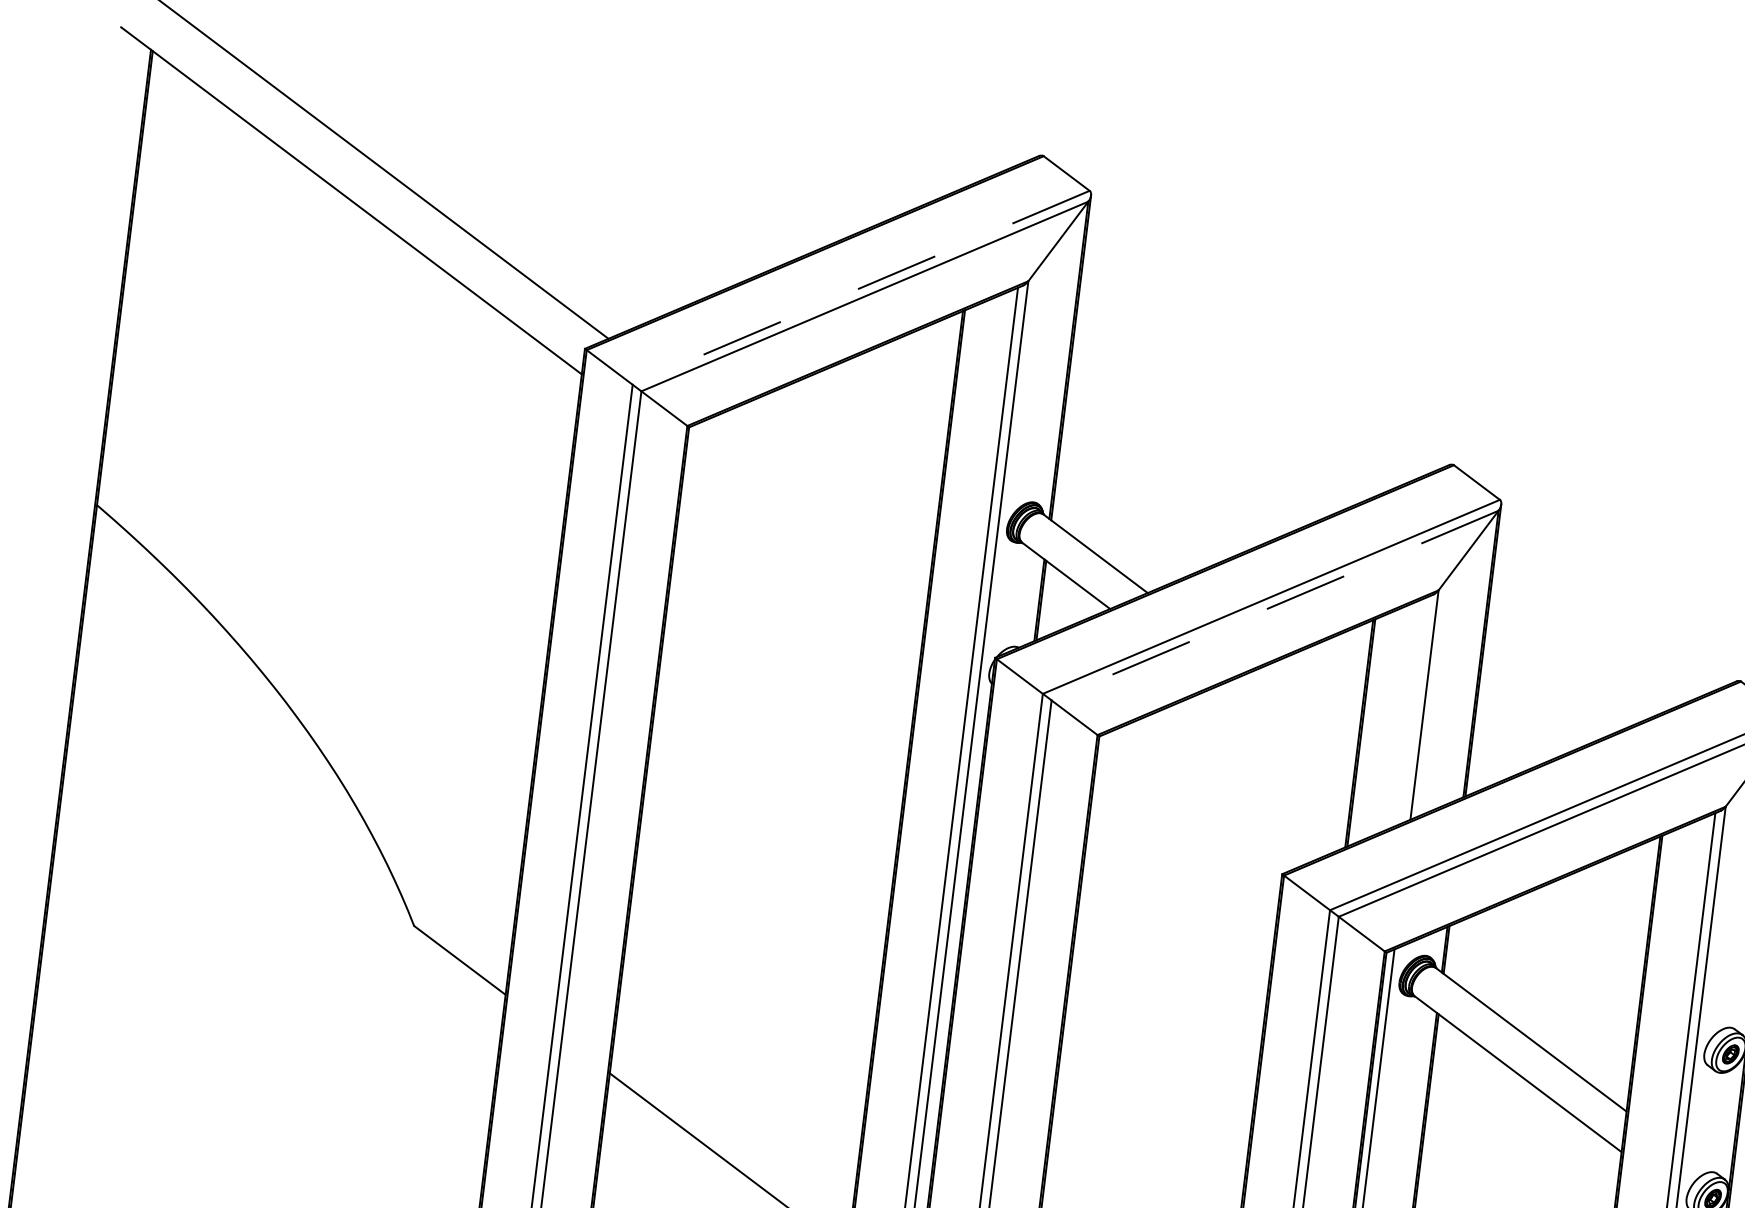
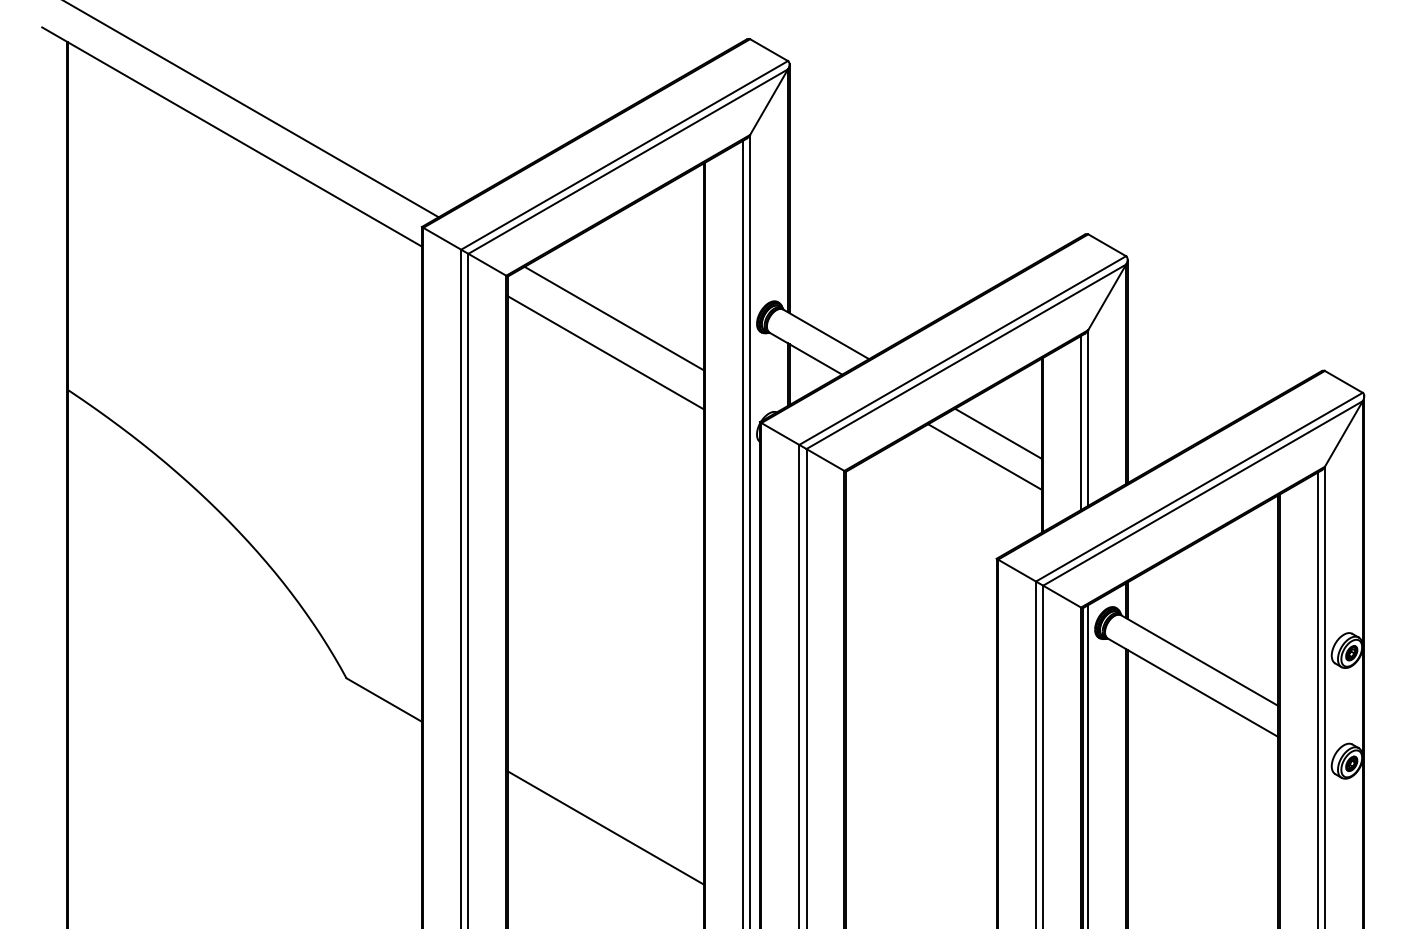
line: (861, 287) -> (624, 155), dashed -> solid
line: (820, 499) -> (613, 318), added
line: (804, 542) -> (605, 352), added
line: (1275, 605) -> (966, 356), dashed -> solid
line: (1304, 710) -> (998, 433), added
line: (1414, 711) -> (1081, 423), added
line: (1282, 738) -> (984, 456), added

